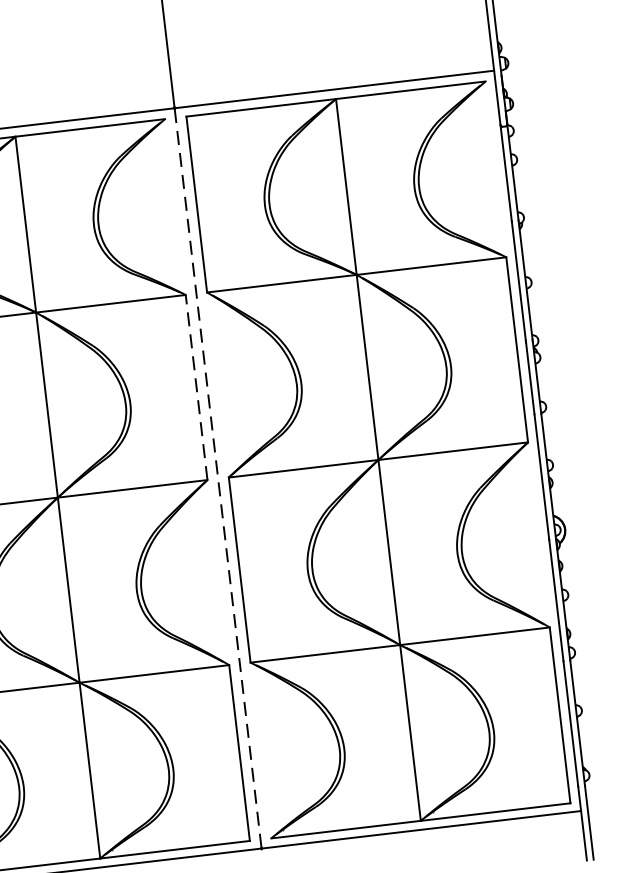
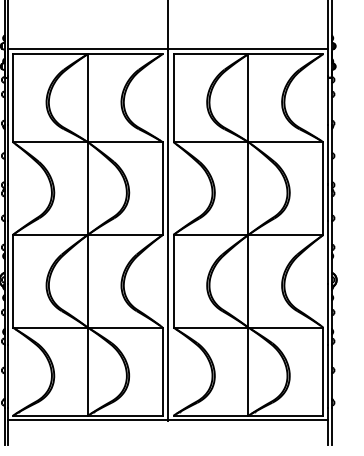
line: (195, 387) -> (162, 188), dashed -> solid
line: (218, 477) -> (168, 234), dashed -> solid

